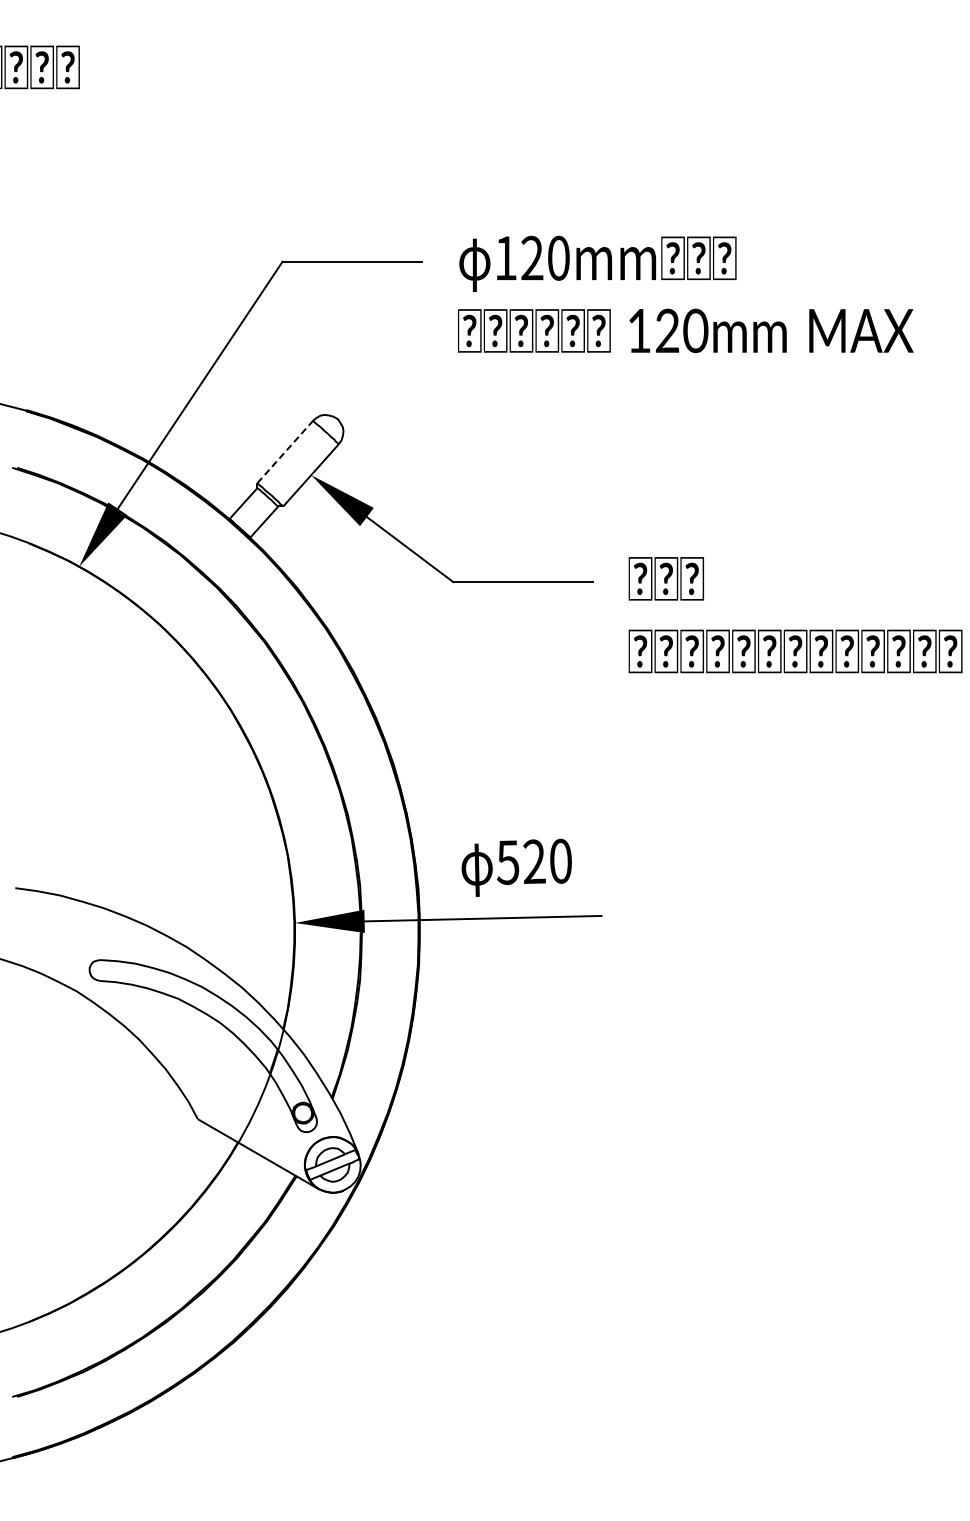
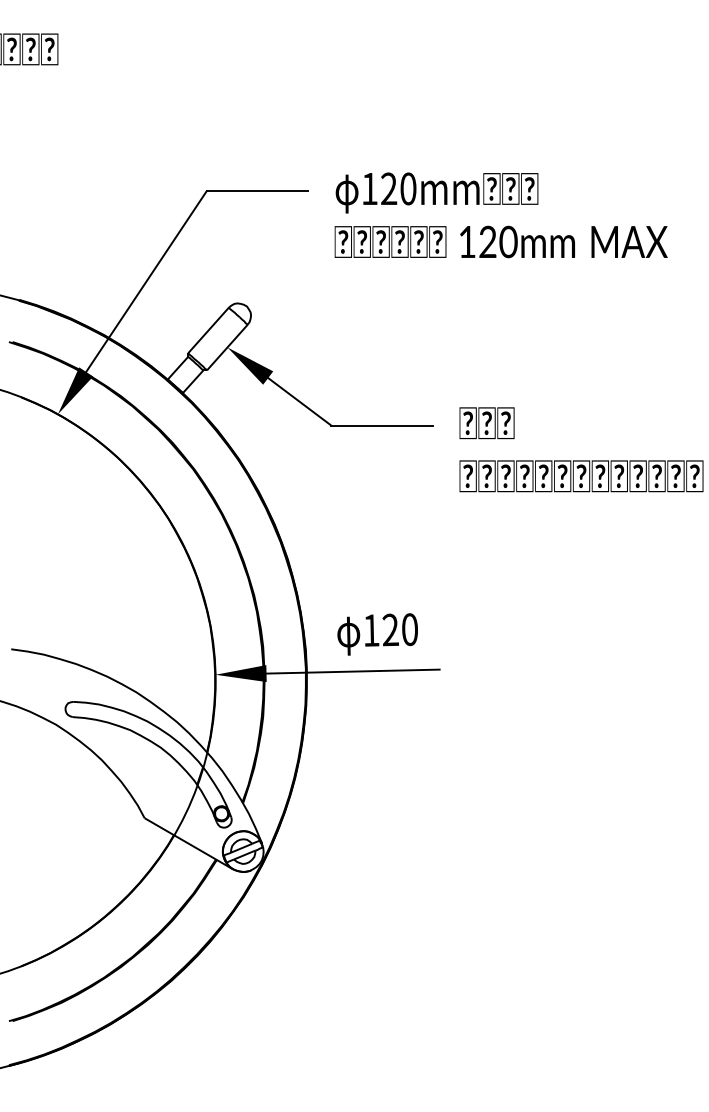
line: (285, 452) -> (208, 330), dashed -> solid
text: (508, 862) -> (371, 630), 520 -> 120

